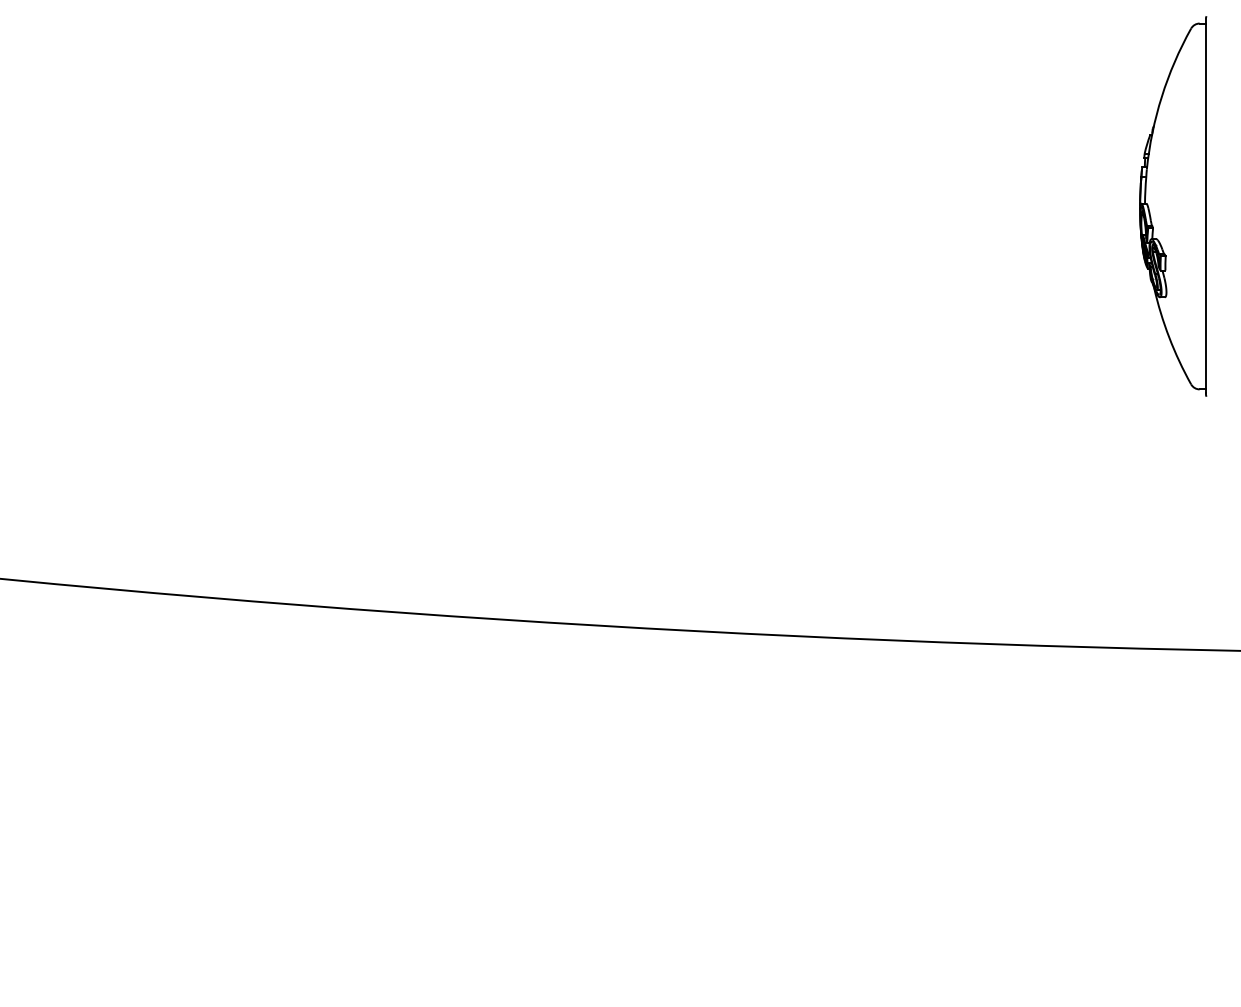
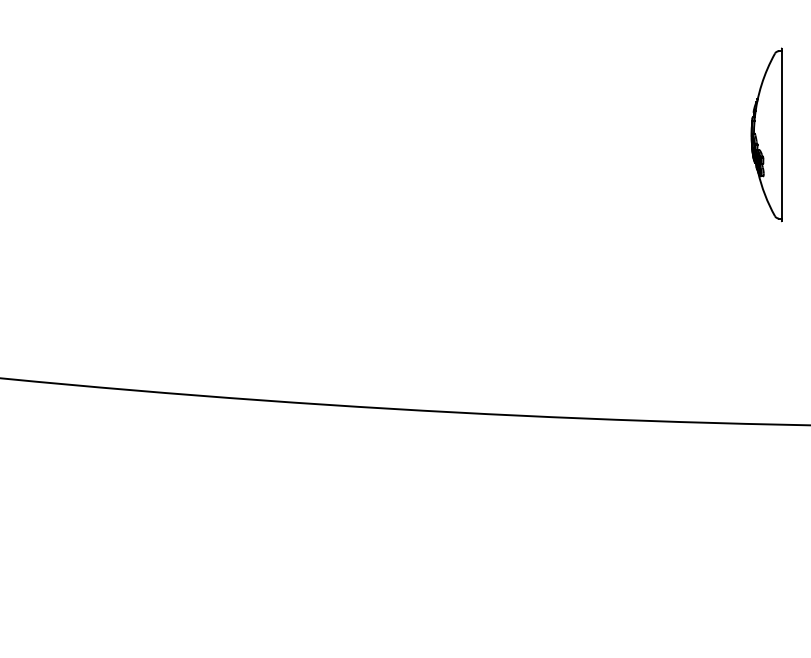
part: (1172, 205) -> (766, 134), size x0.7

